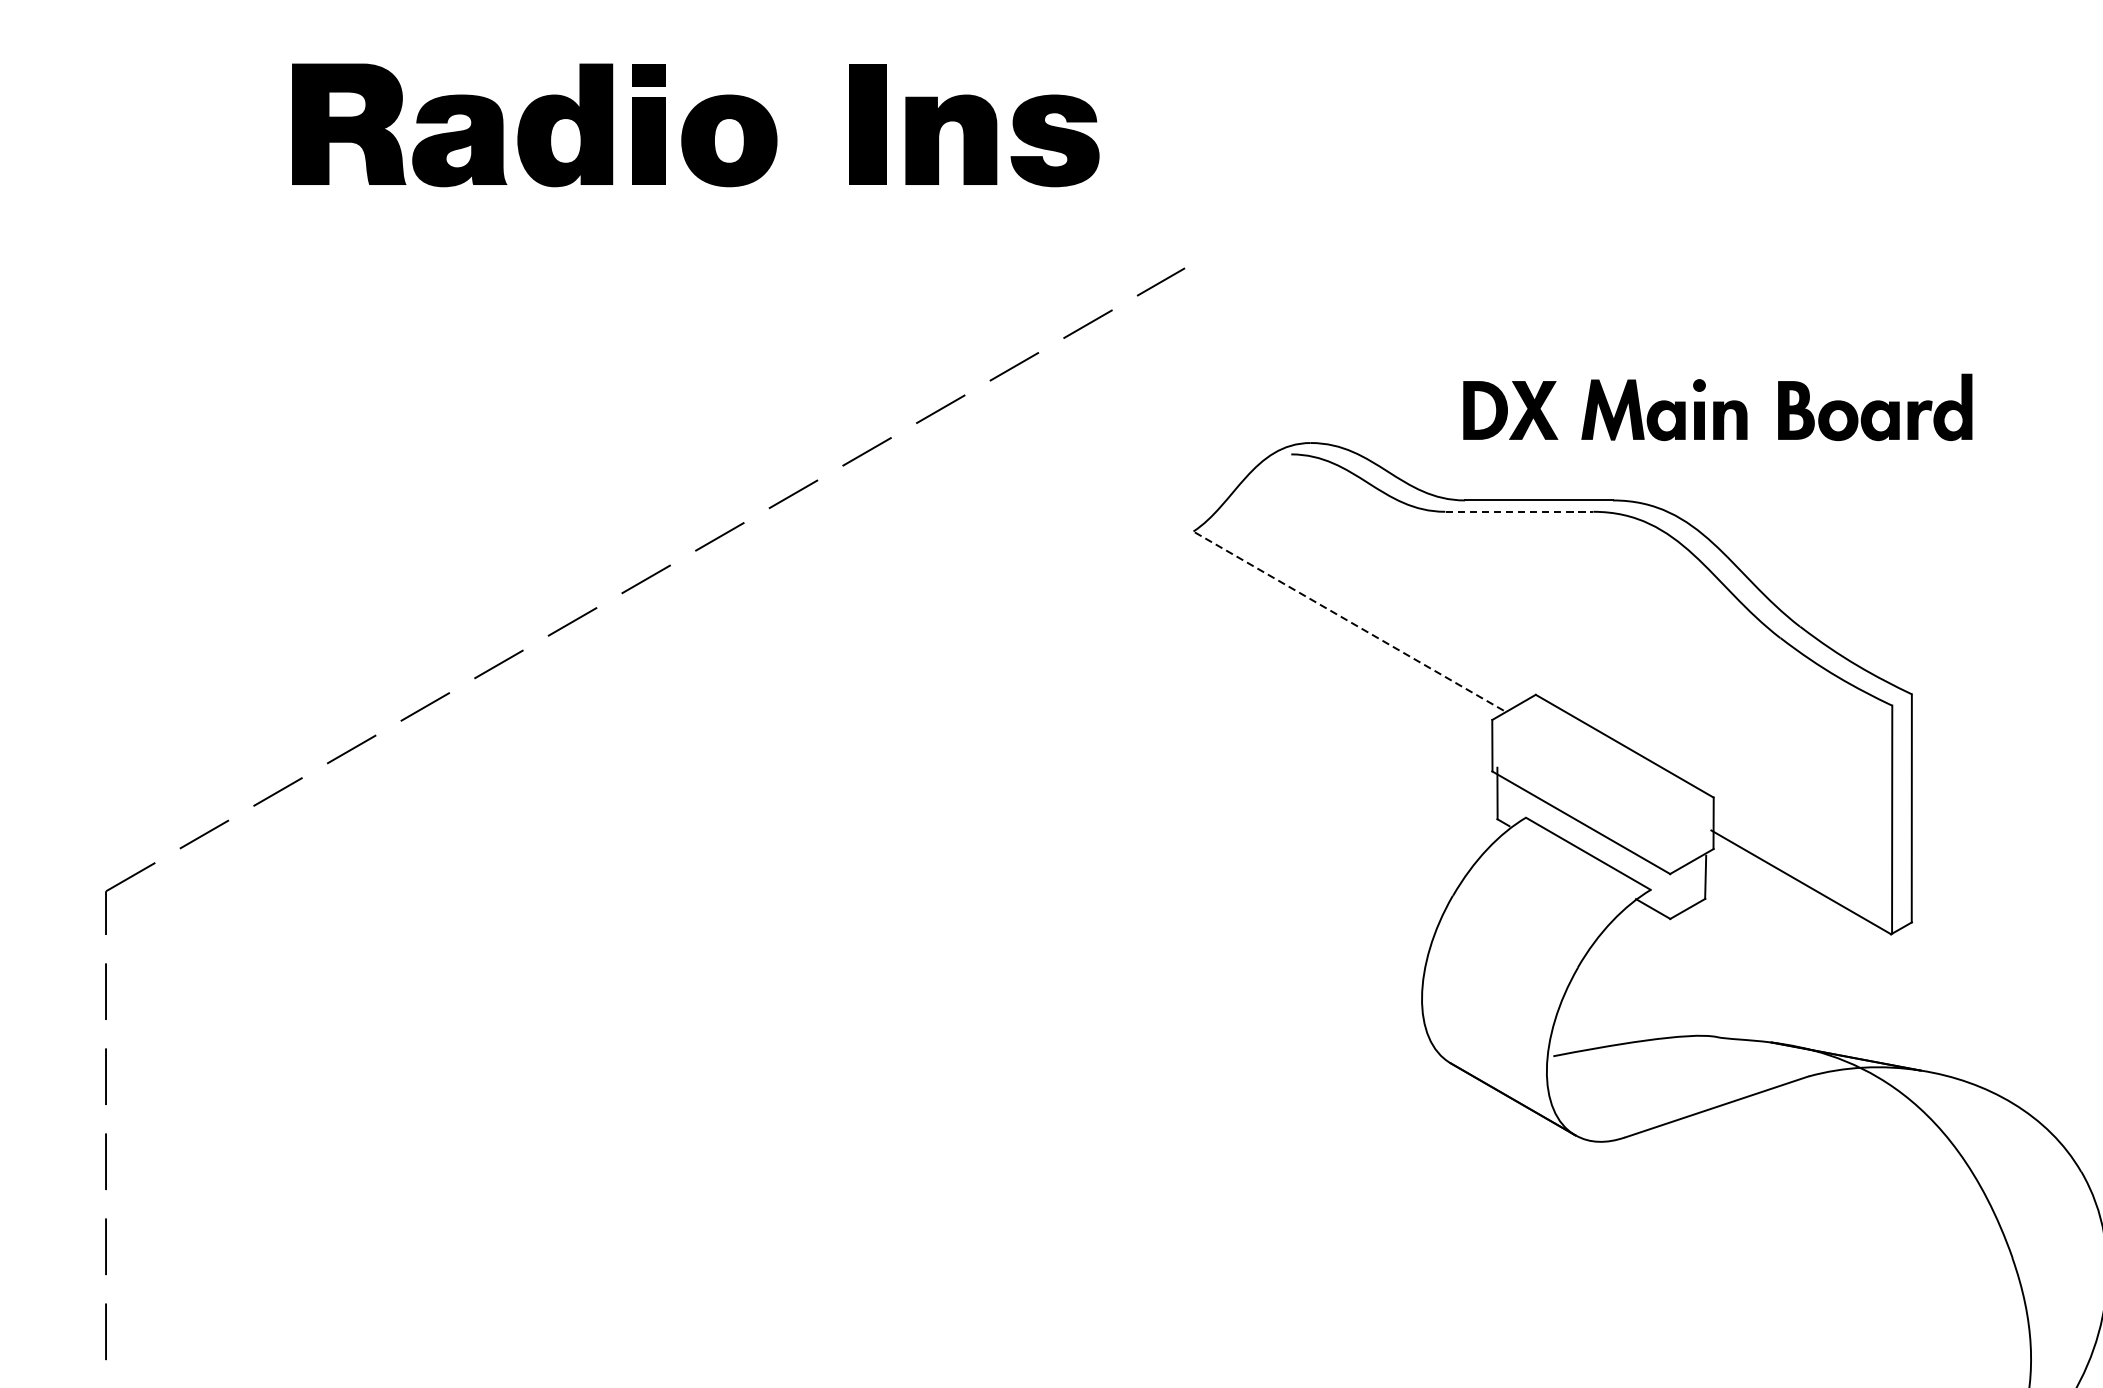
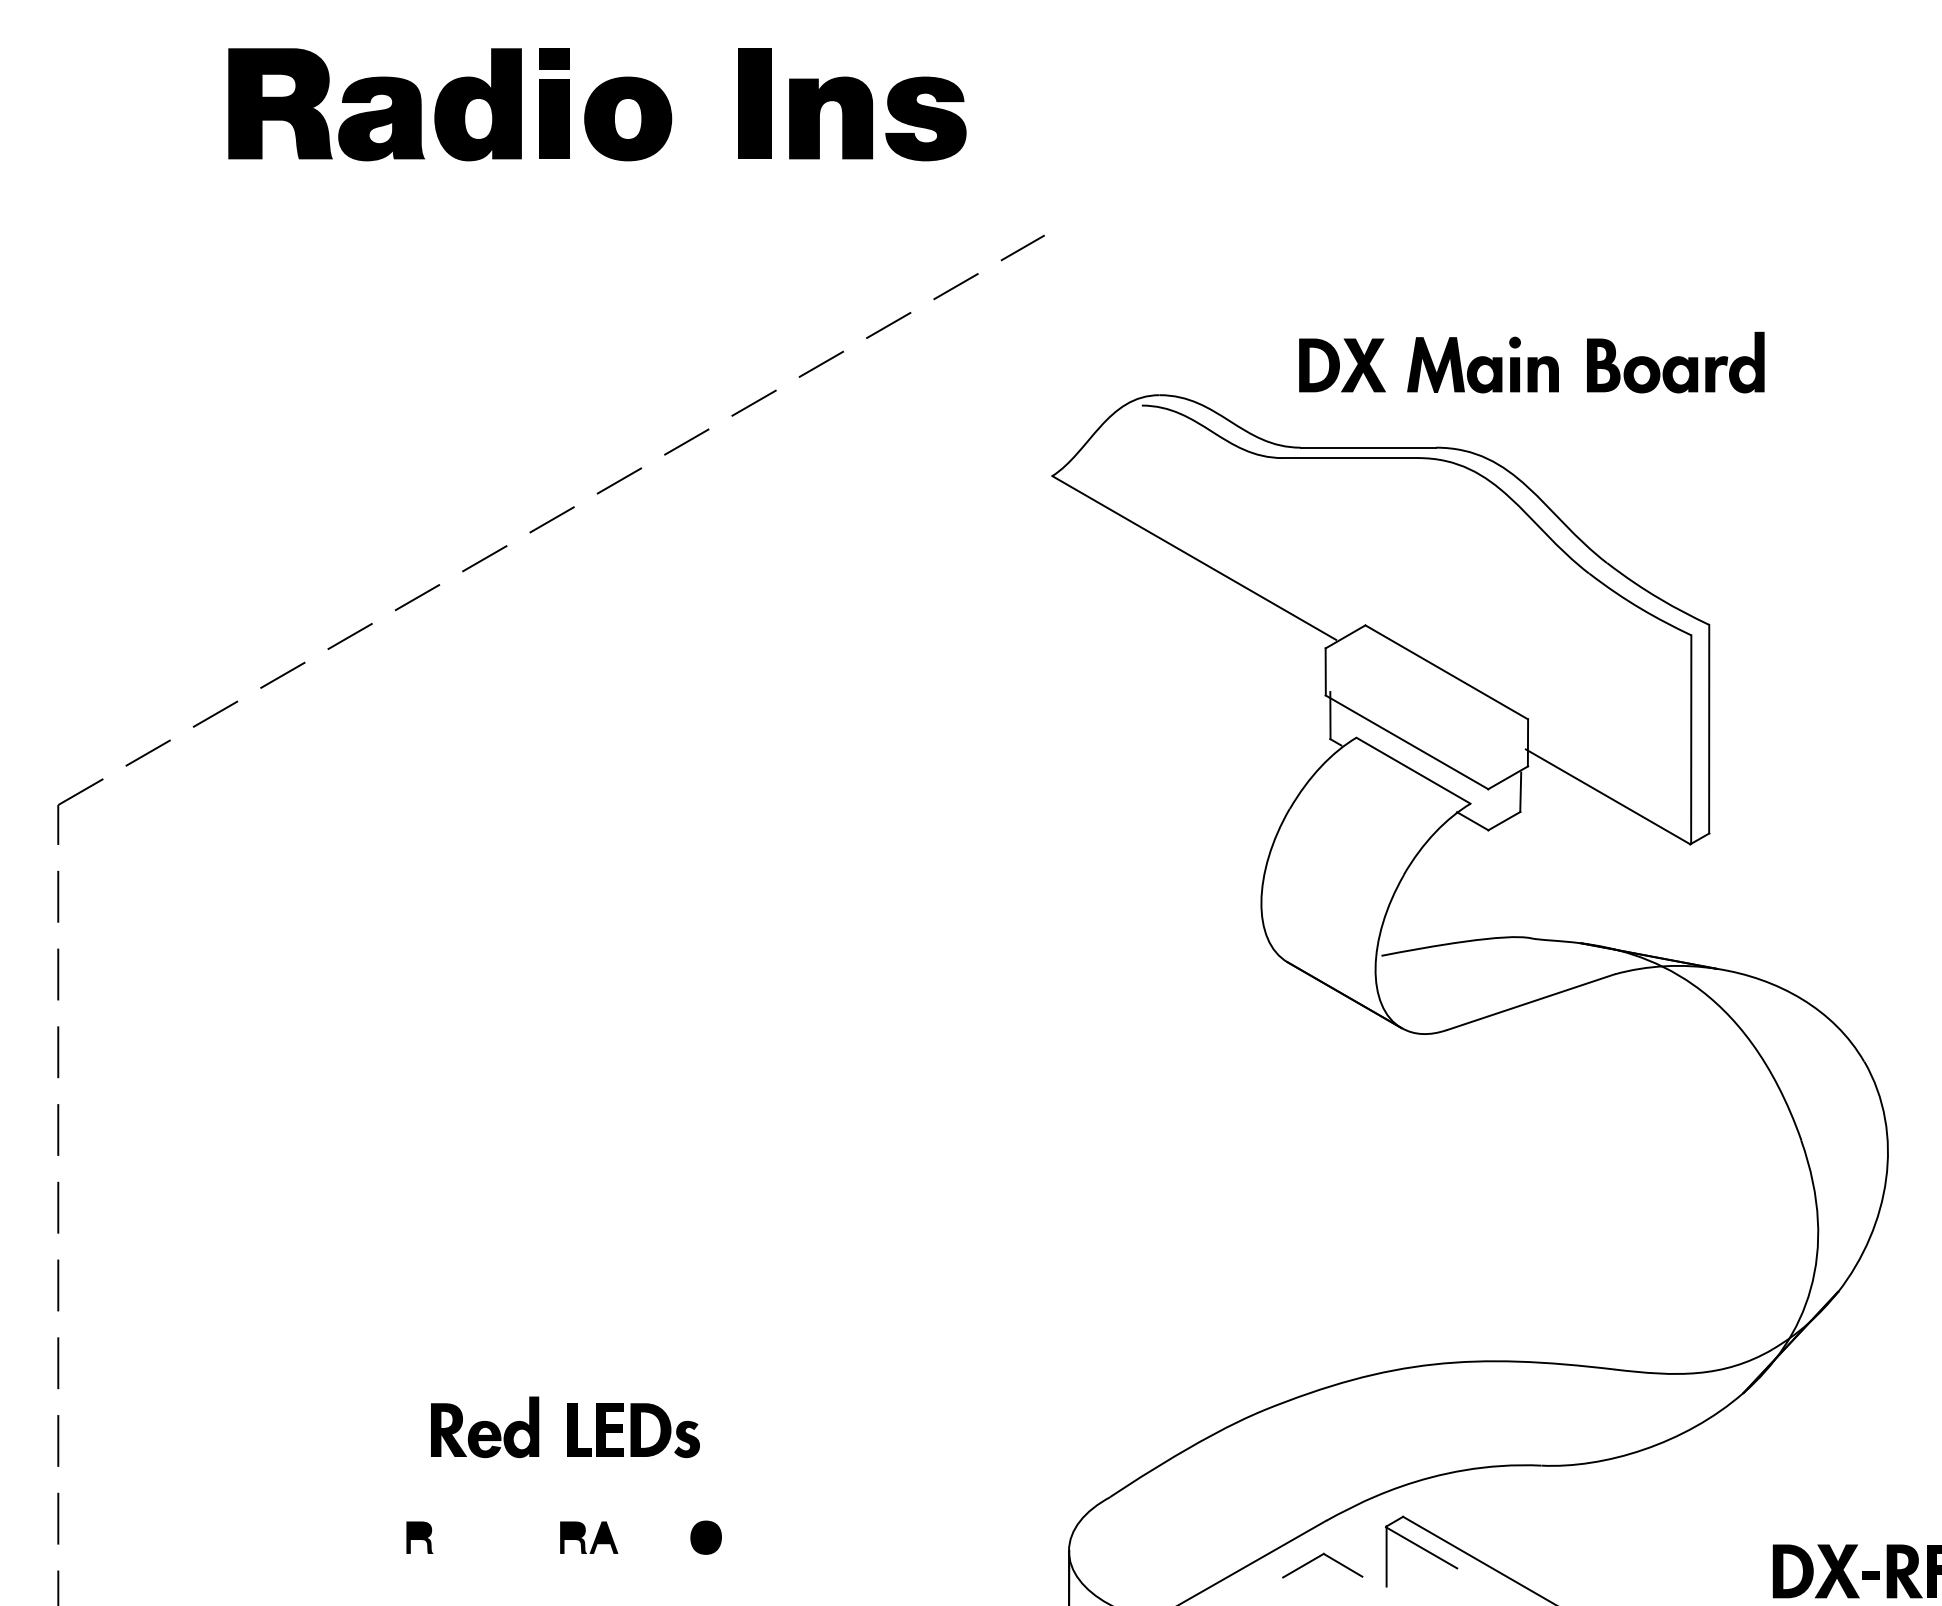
line: (1519, 512) -> (1350, 458), dashed -> solid
line: (1348, 620) -> (1194, 557), dashed -> solid

